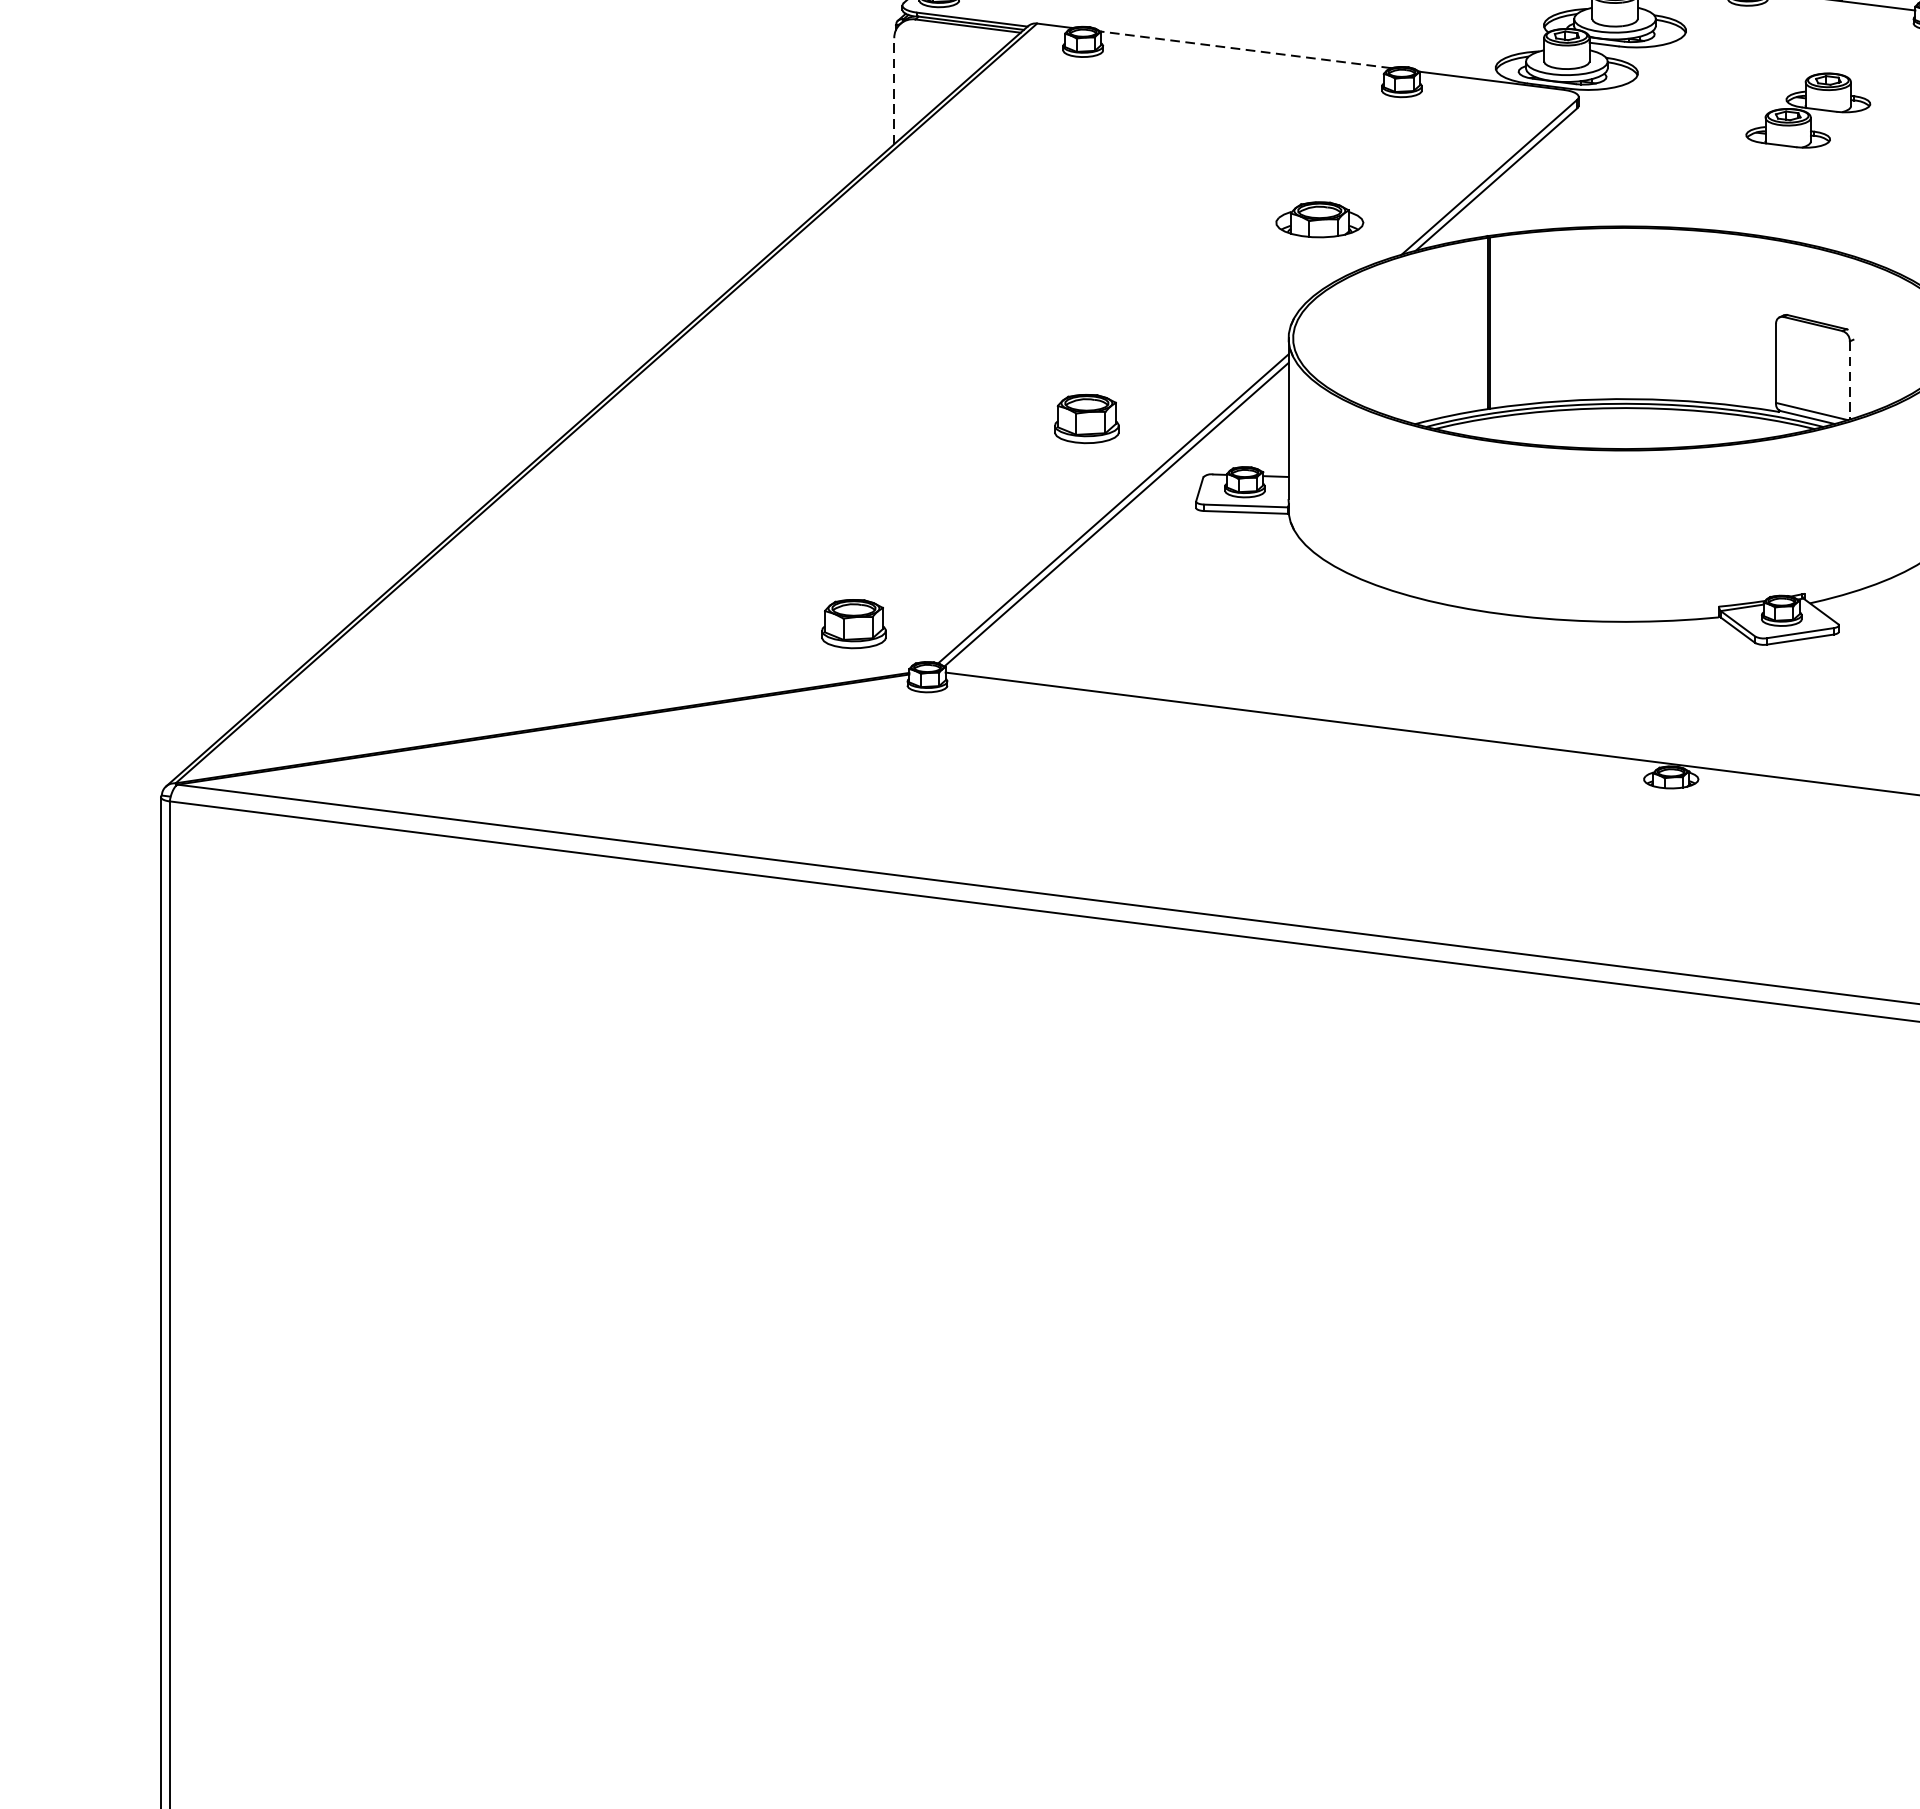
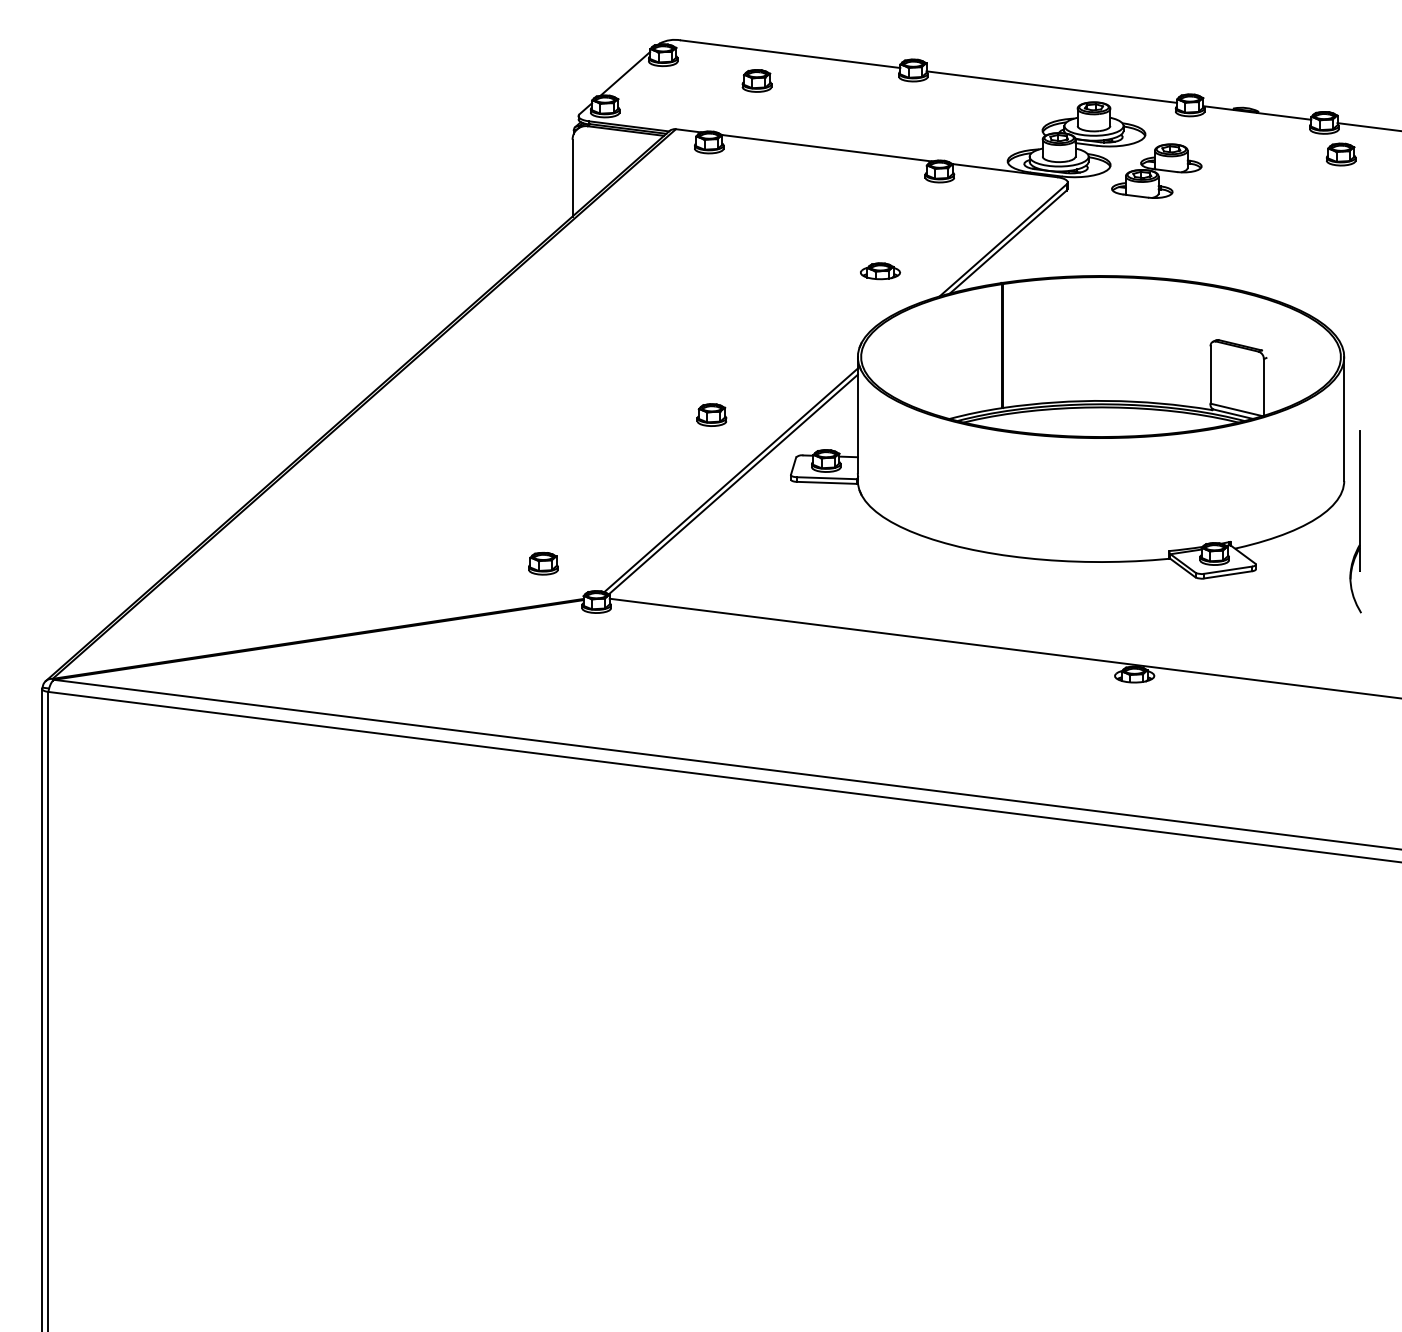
line: (1246, 50) -> (827, 148), dashed -> solid
line: (894, 90) -> (572, 177), dashed -> solid
part: (1807, 109) -> (1156, 170), moved
part: (1319, 220) -> (880, 271), size x0.62
line: (1849, 380) -> (1263, 387), dashed -> solid
part: (1086, 417) -> (711, 414), size x0.62
part: (854, 623) -> (543, 563), size x0.62

